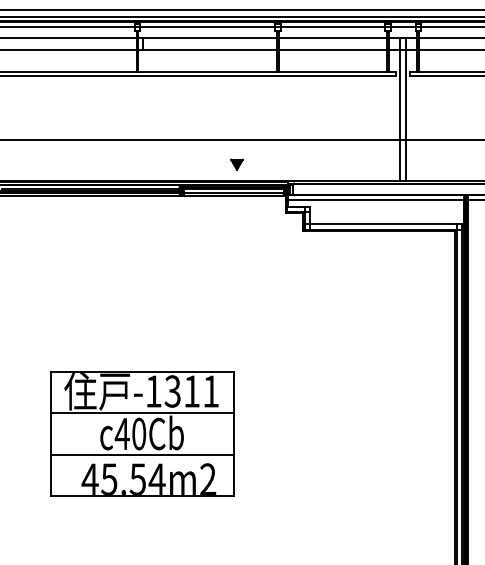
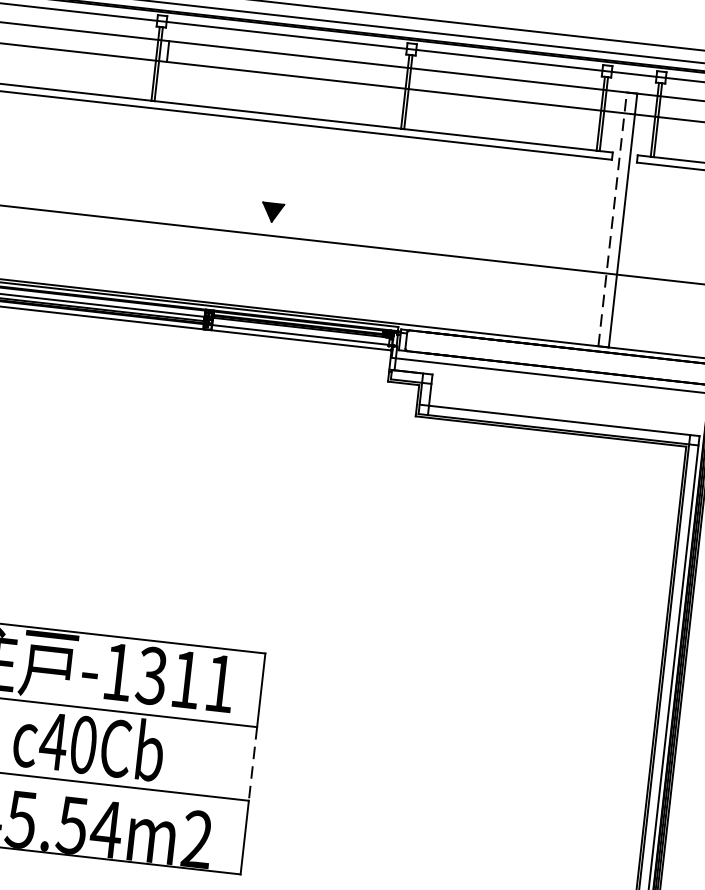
line: (400, 108) -> (613, 217), solid -> dashed
part: (236, 164) -> (271, 212), moved
line: (234, 434) -> (253, 764), solid -> dashed

